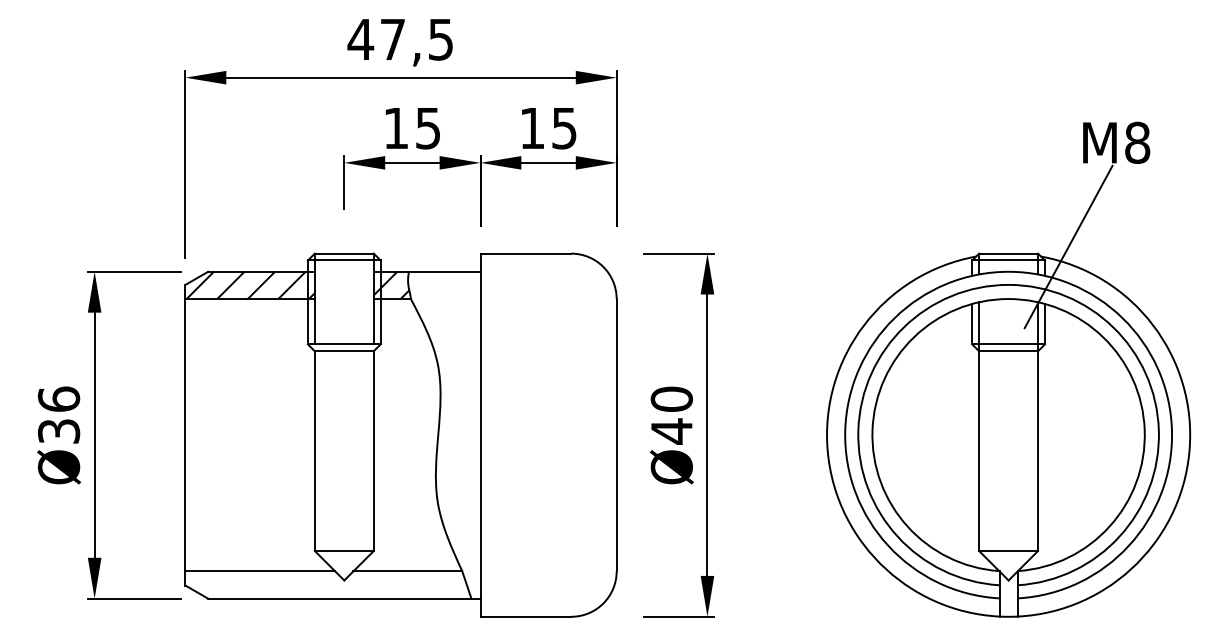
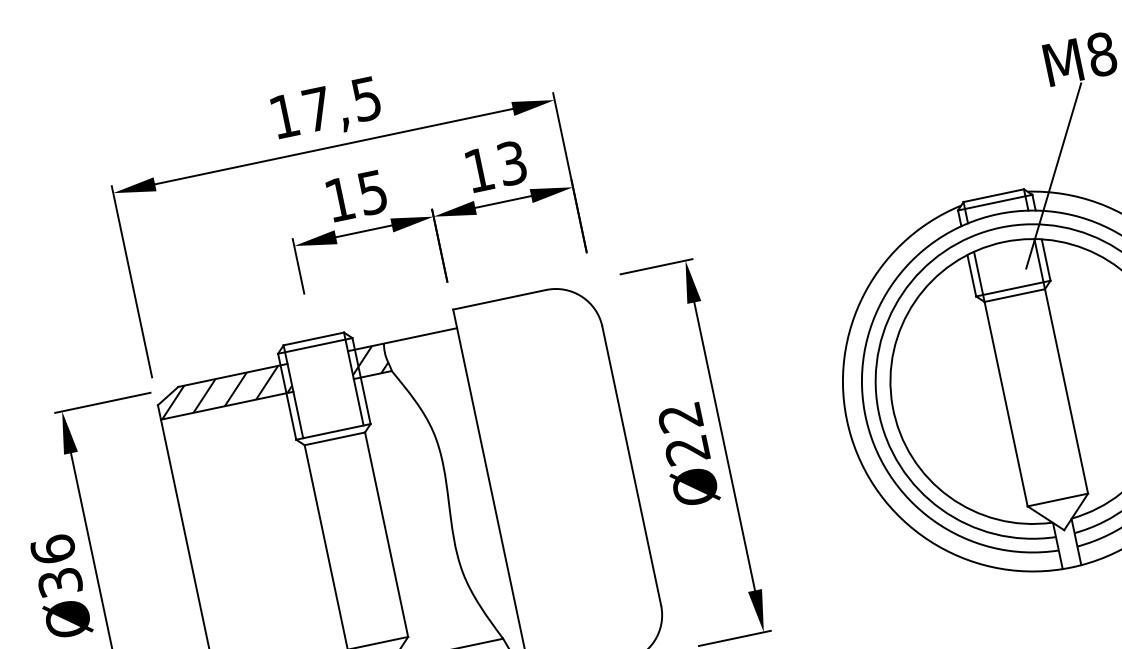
text: (360, 39) -> (284, 116), 47,5 -> 17,5
text: (564, 127) -> (511, 162), 15 -> 13
text: (671, 415) -> (683, 434), Ø40 -> Ø22

